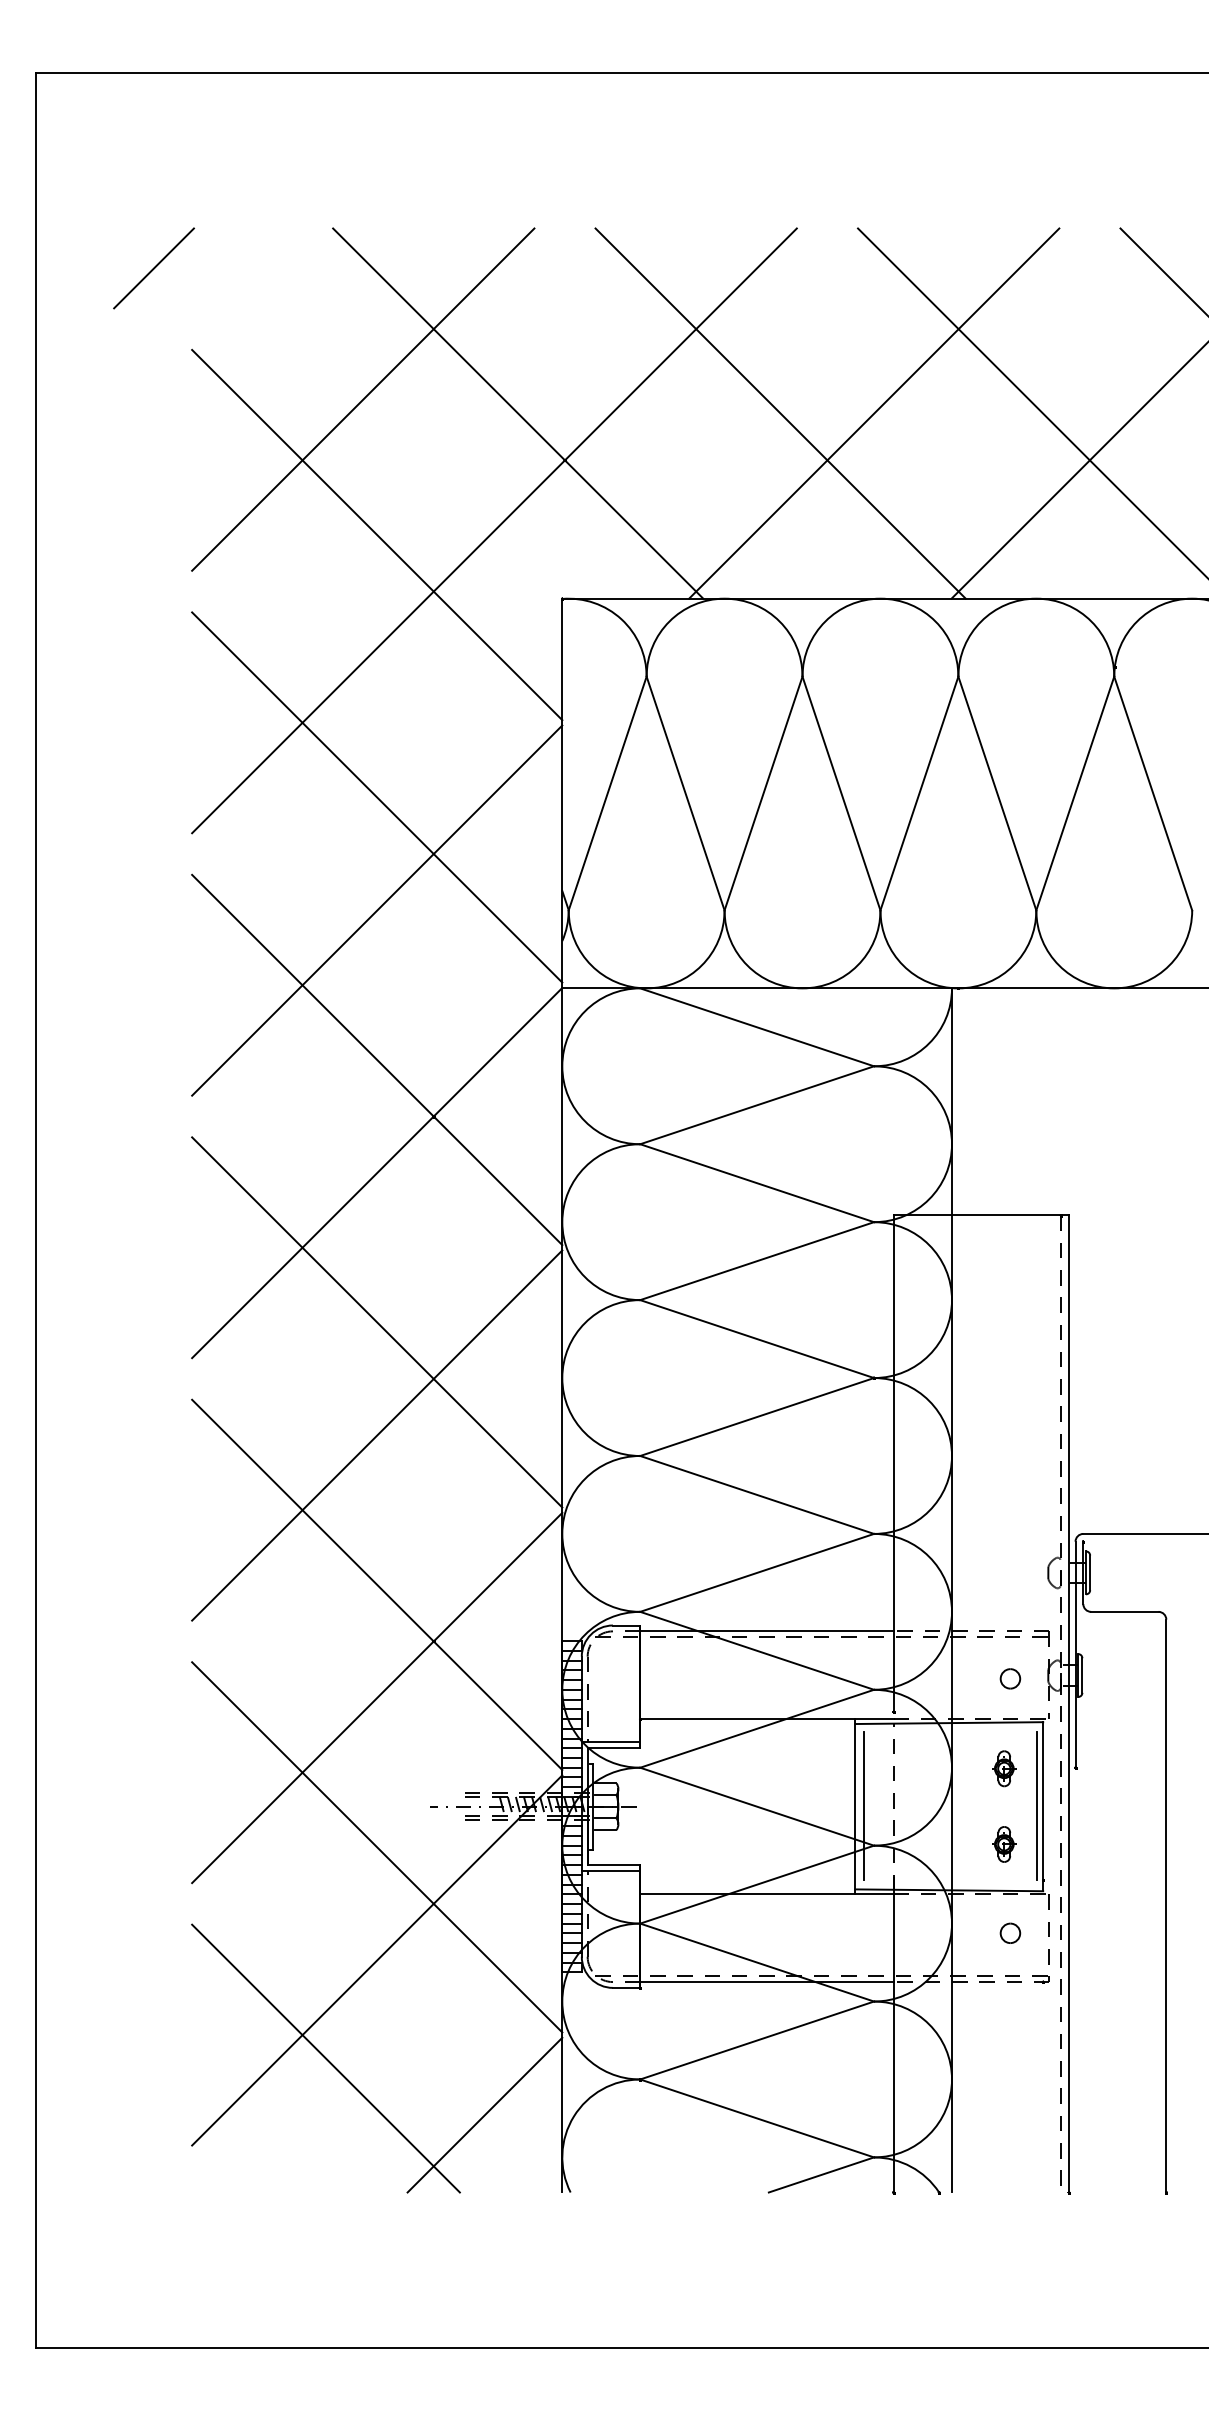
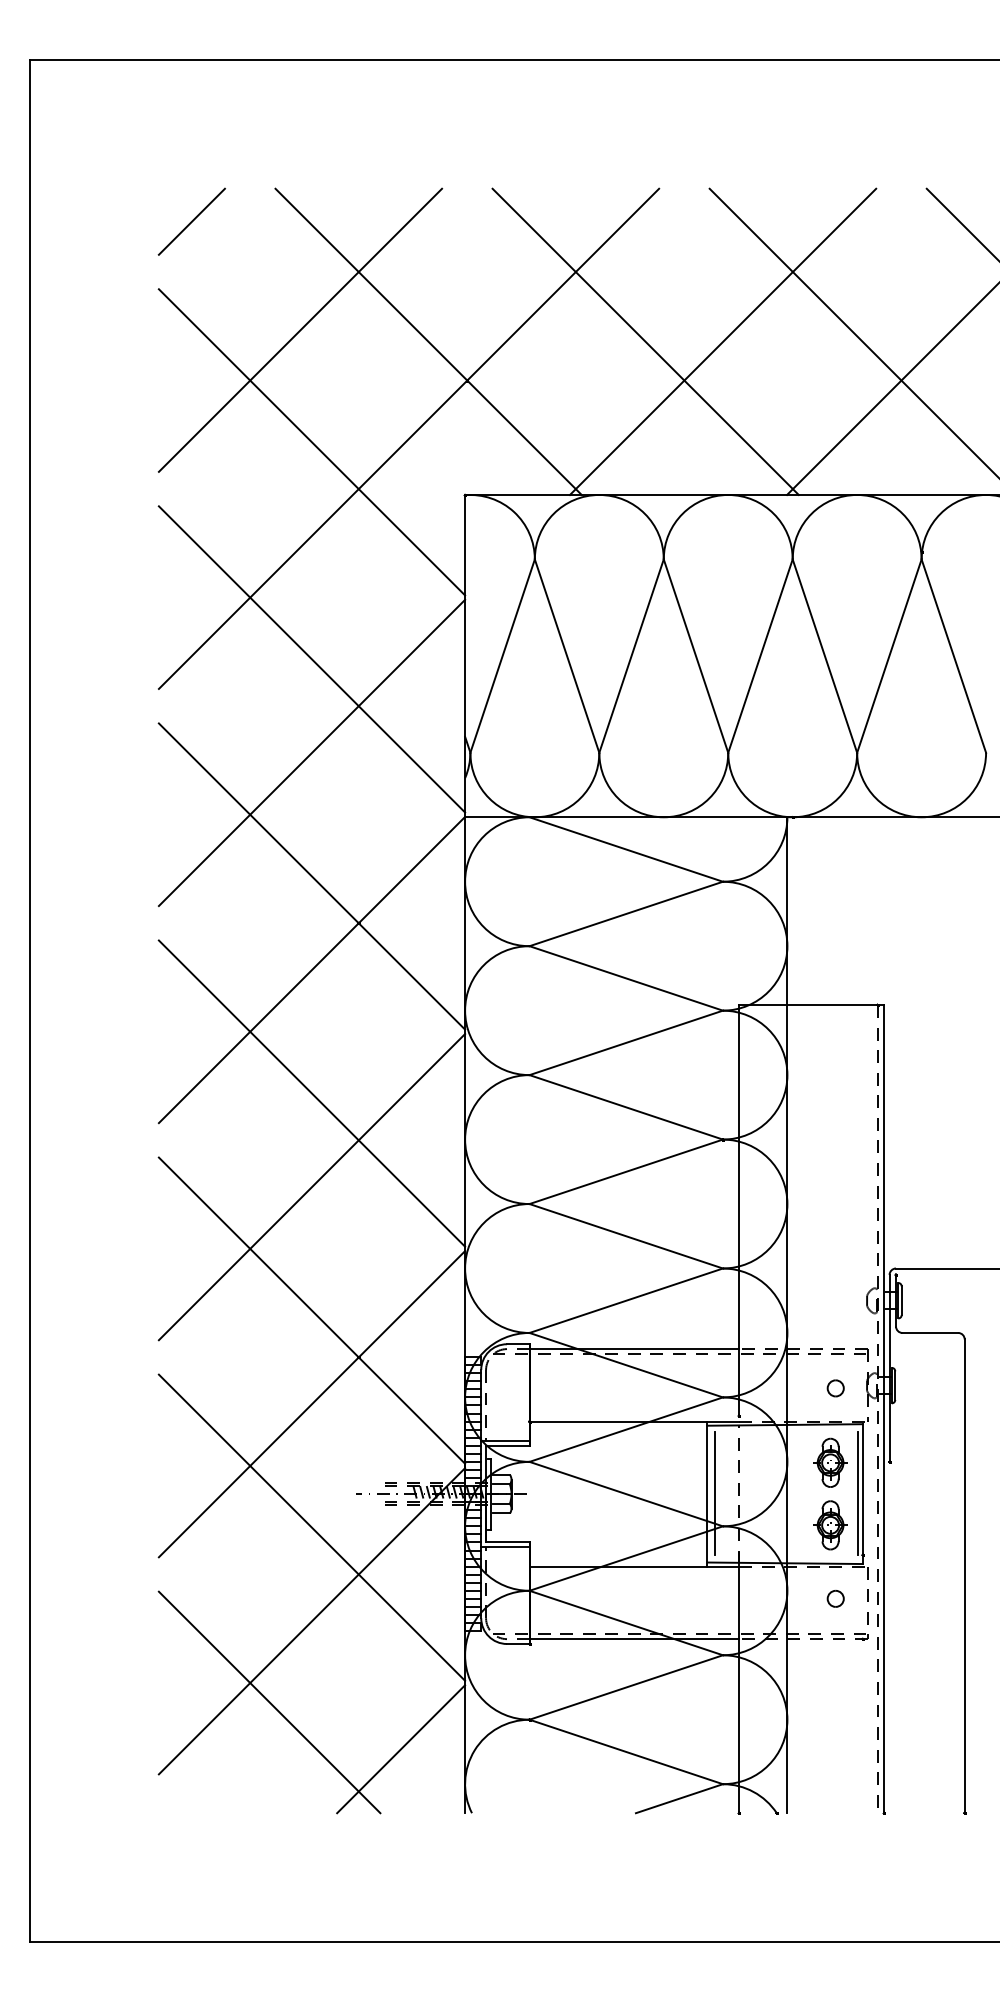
line: (153, 268) -> (191, 221), moved
part: (1004, 1768) -> (830, 1462), size x1.67
part: (1004, 1844) -> (830, 1525), size x1.67

